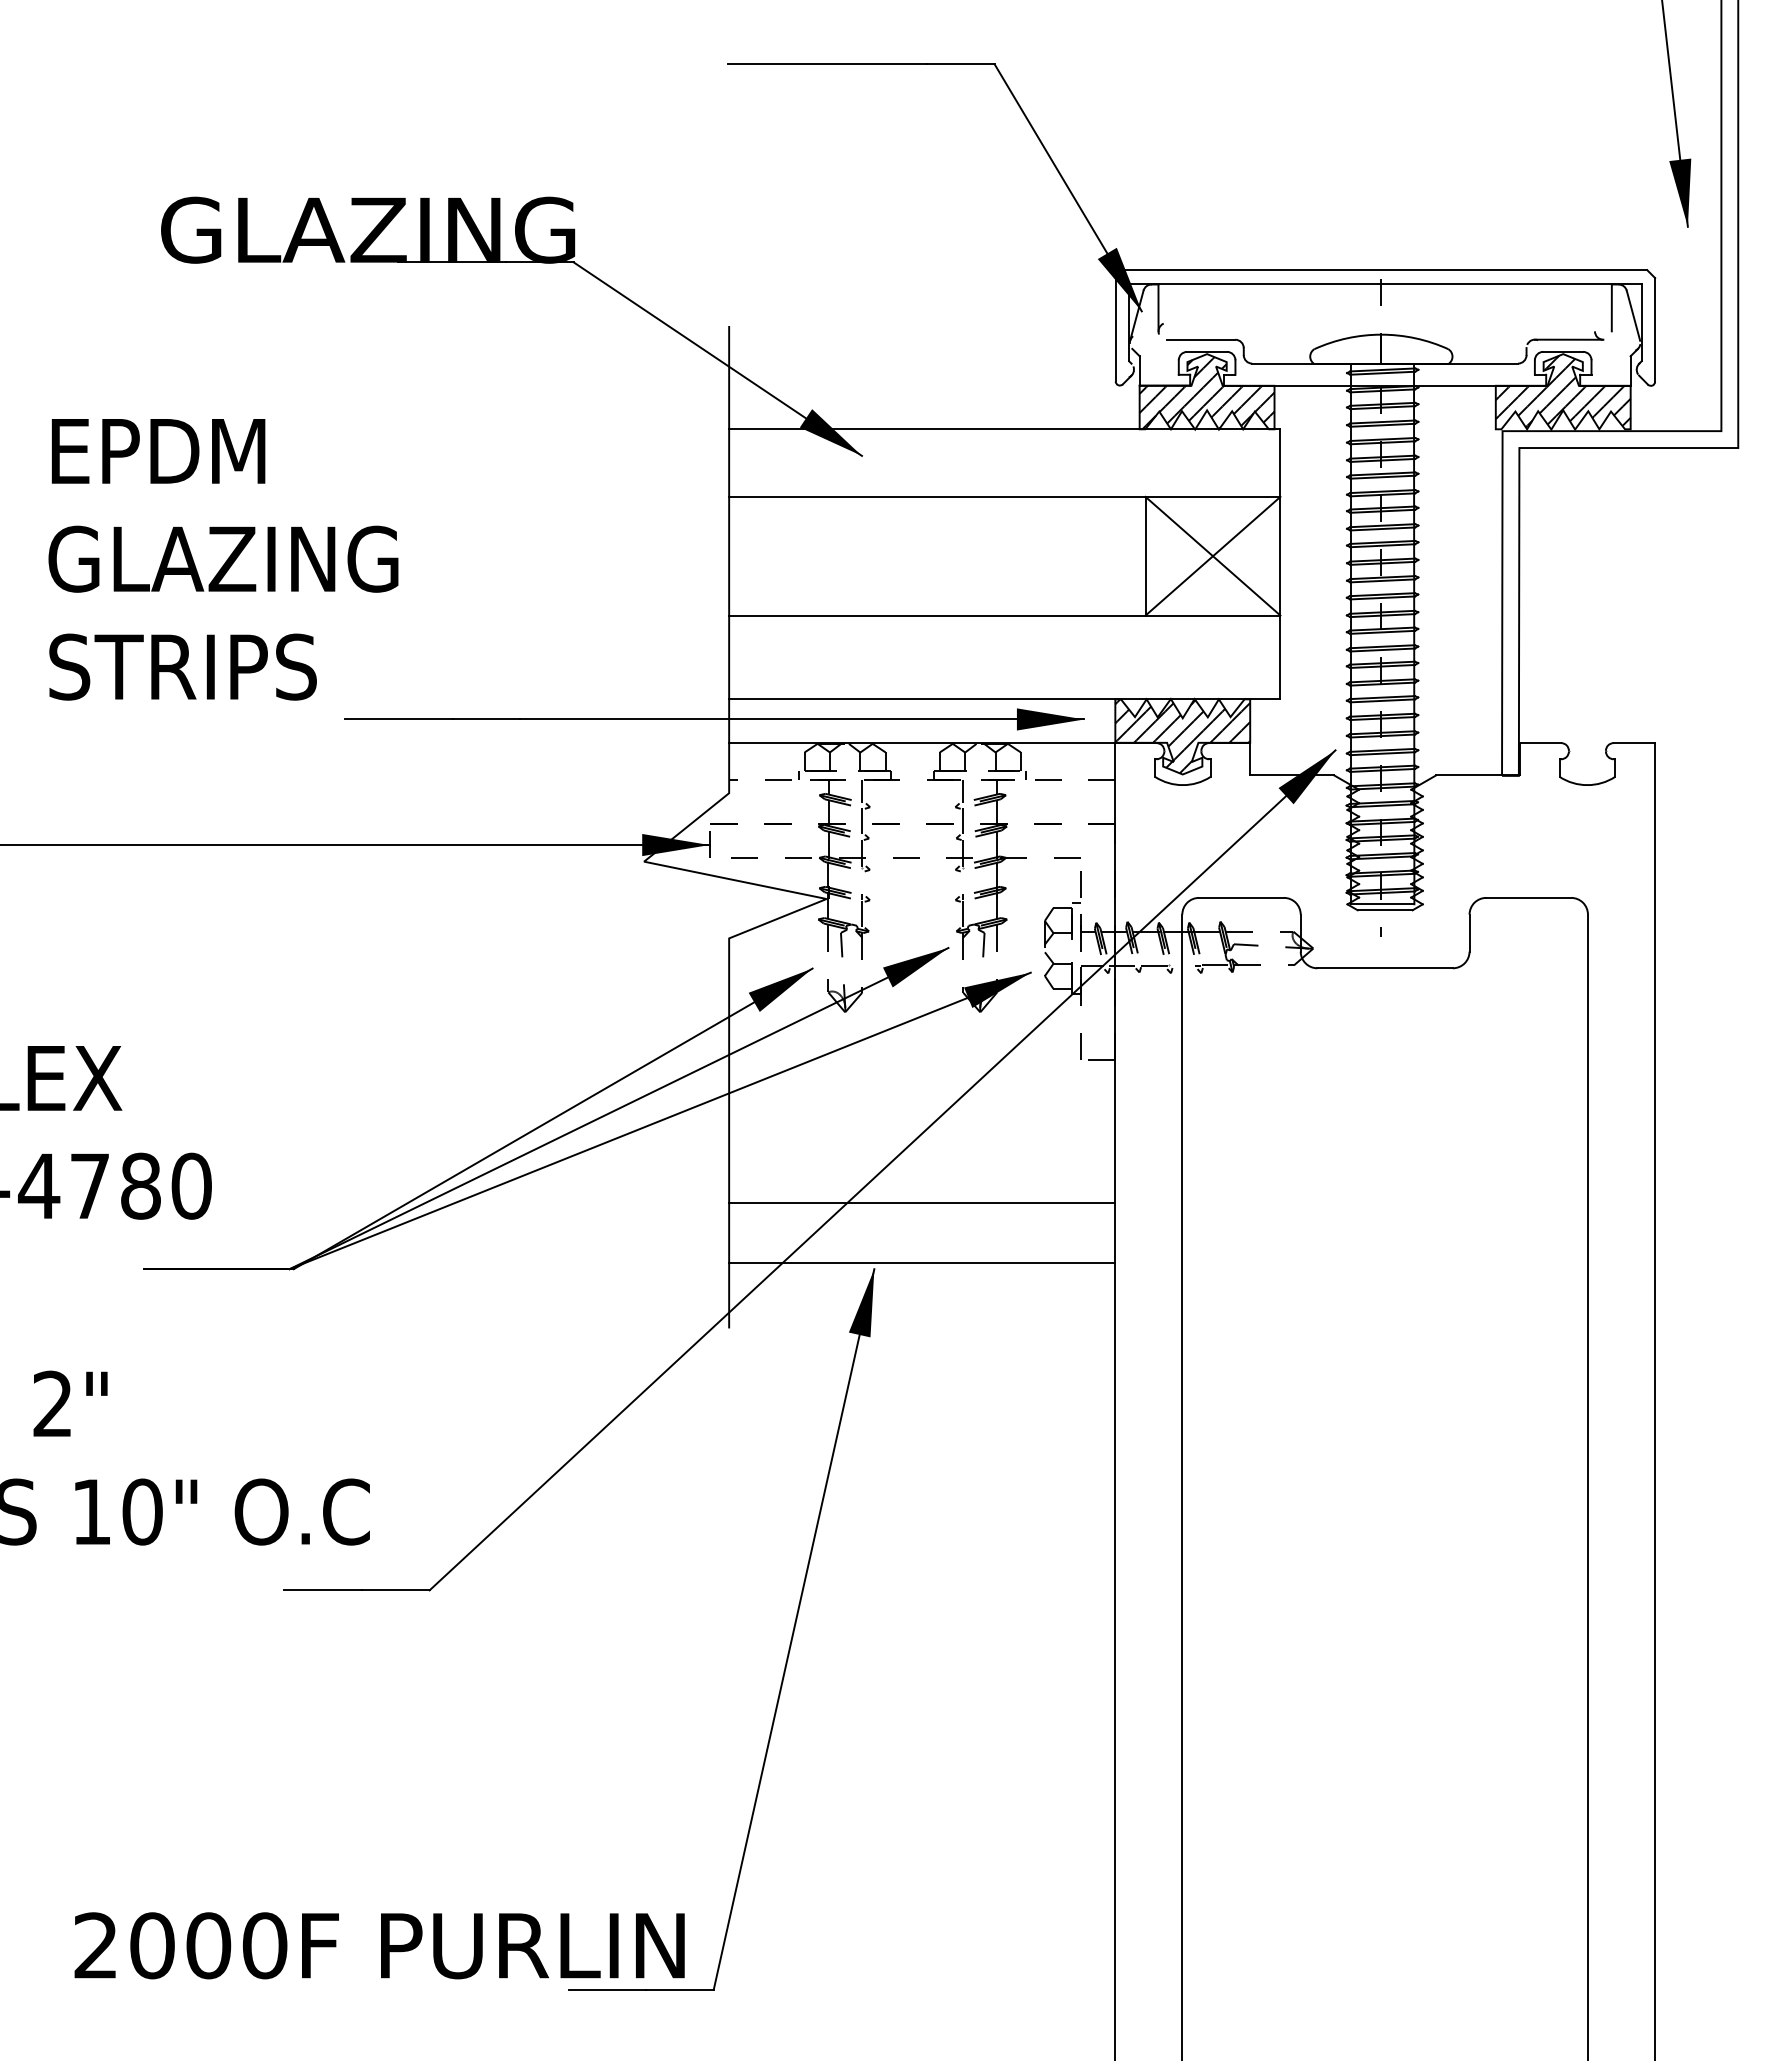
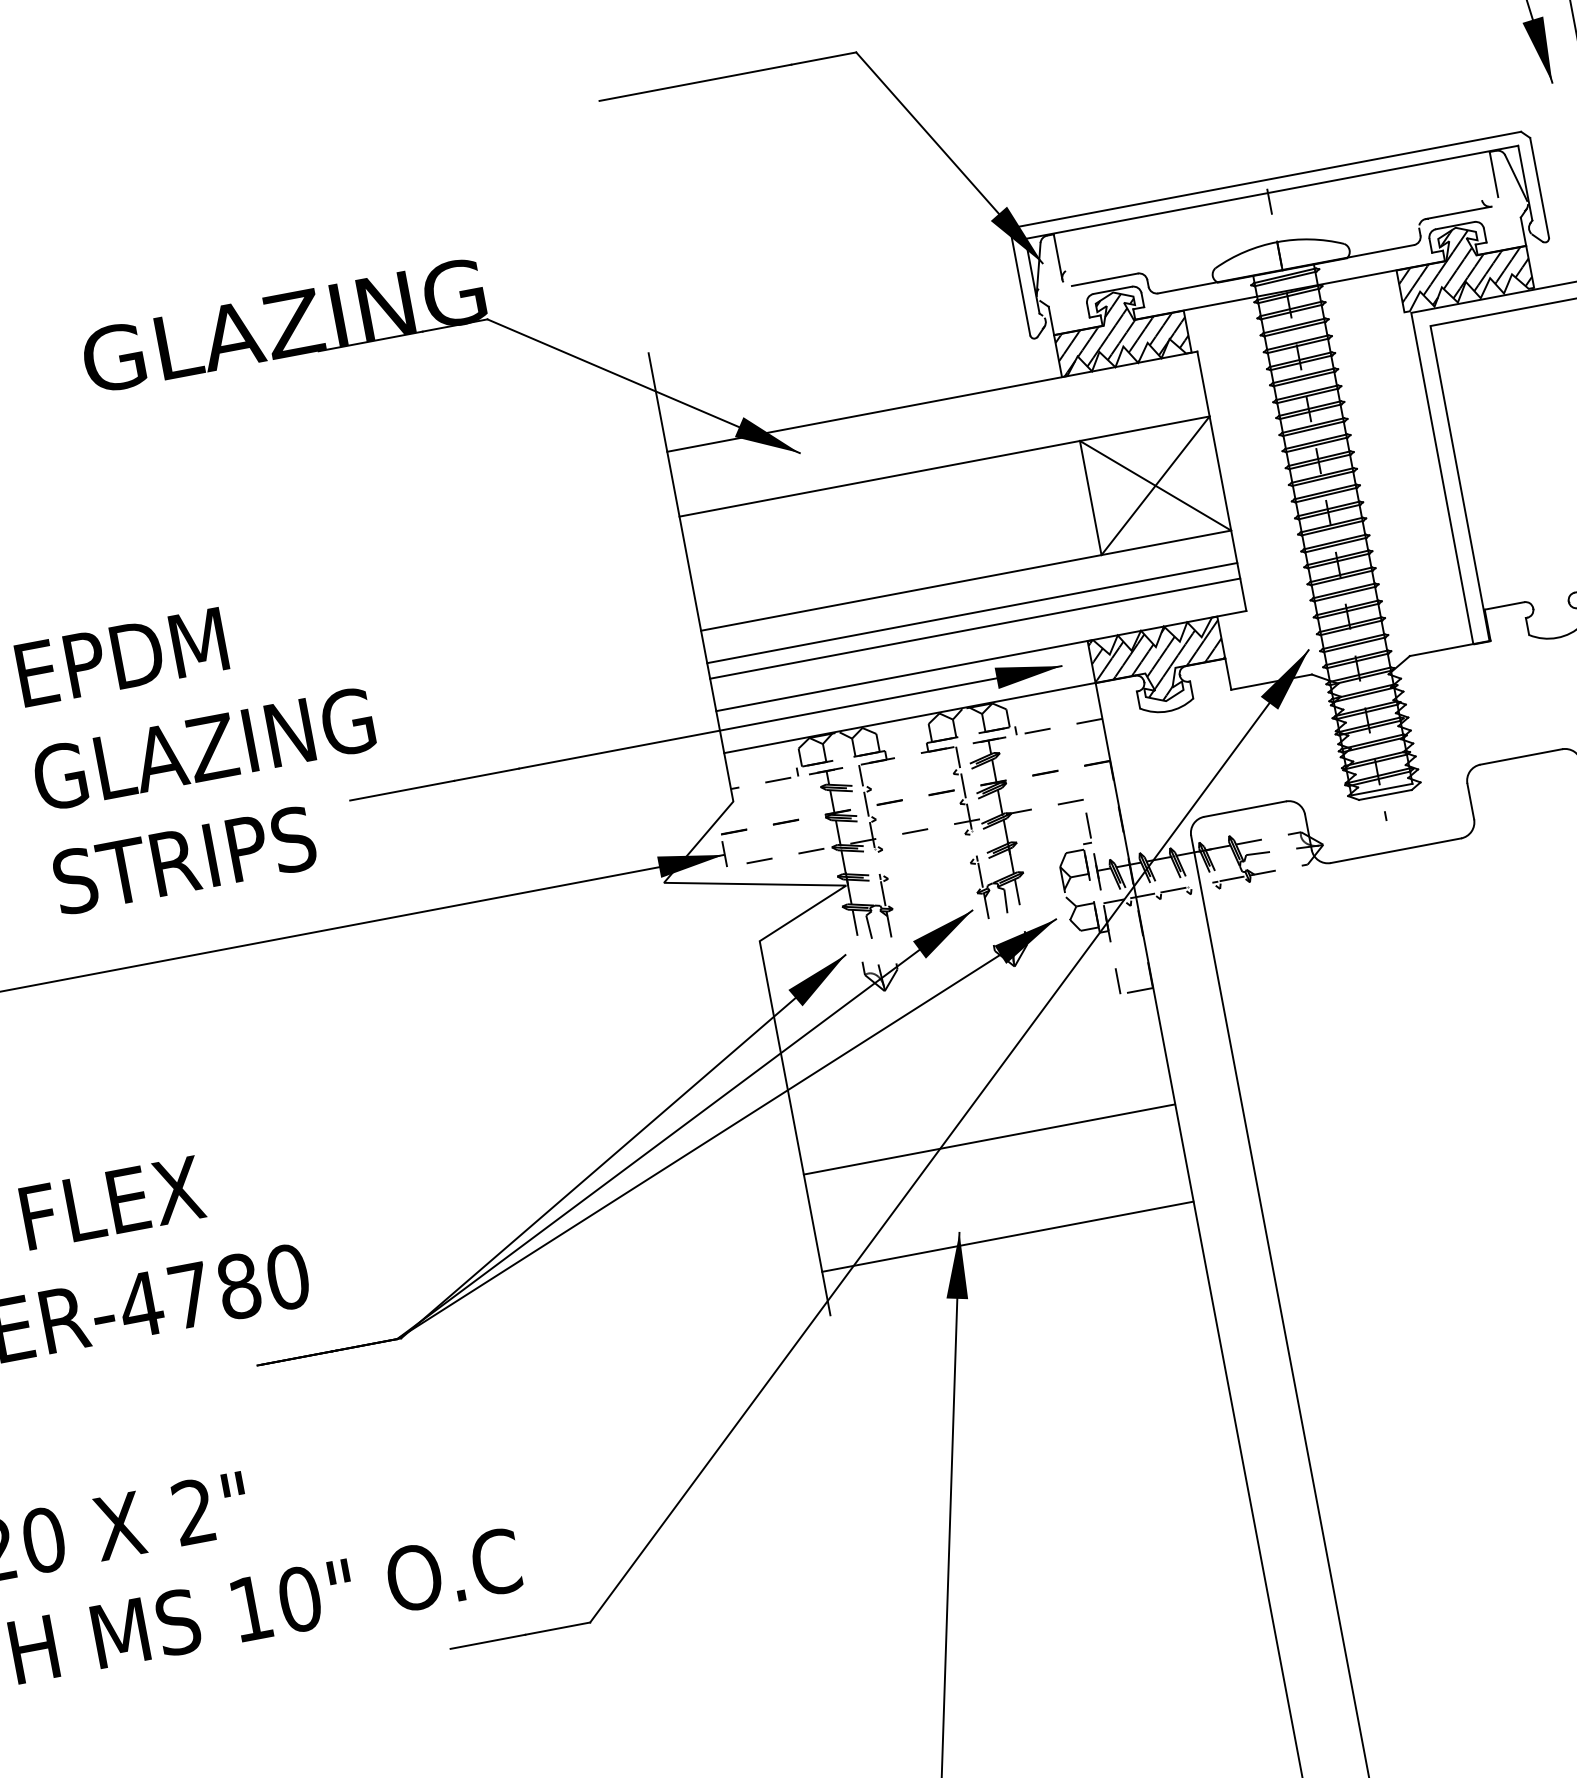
text: (223, 559) -> (204, 749), moved
line: (1004, 649) -> (972, 613), added
line: (1004, 665) -> (974, 628), added
line: (922, 1203) -> (1008, 1236), moved
line: (922, 1263) -> (989, 1139), moved

